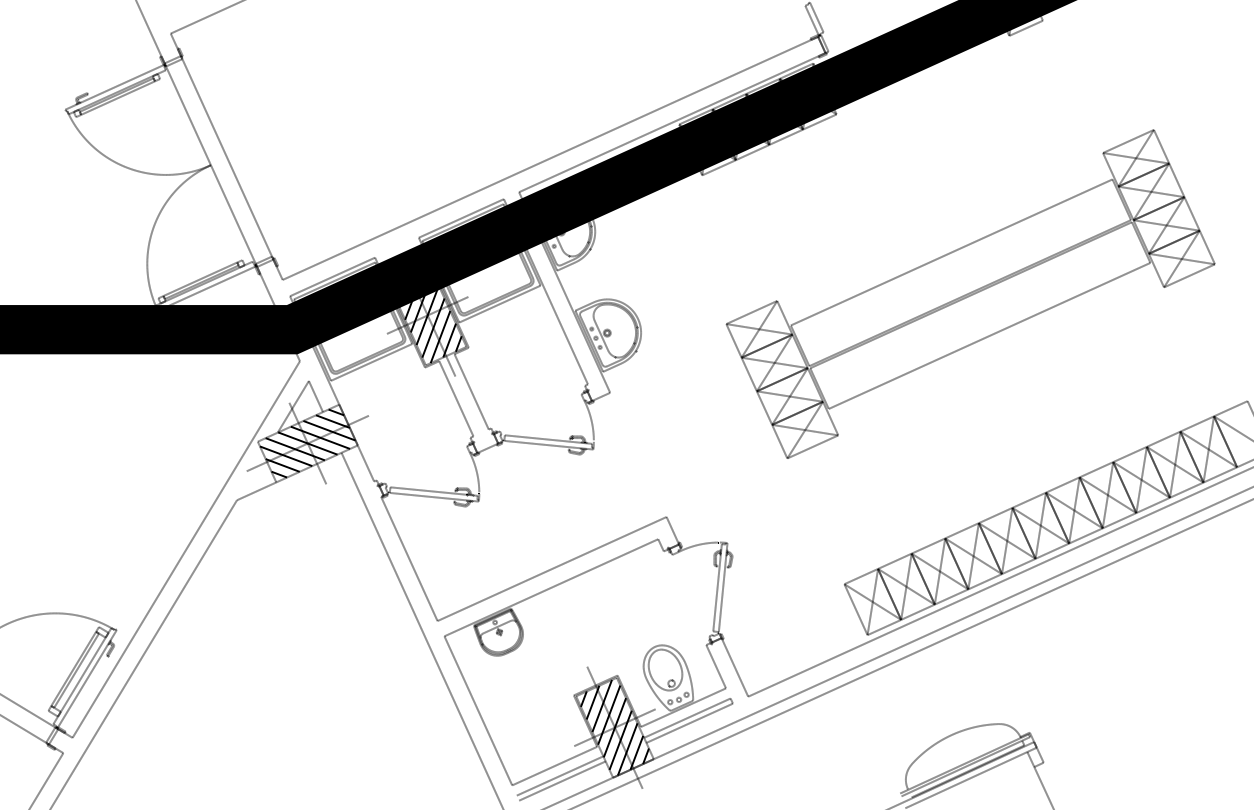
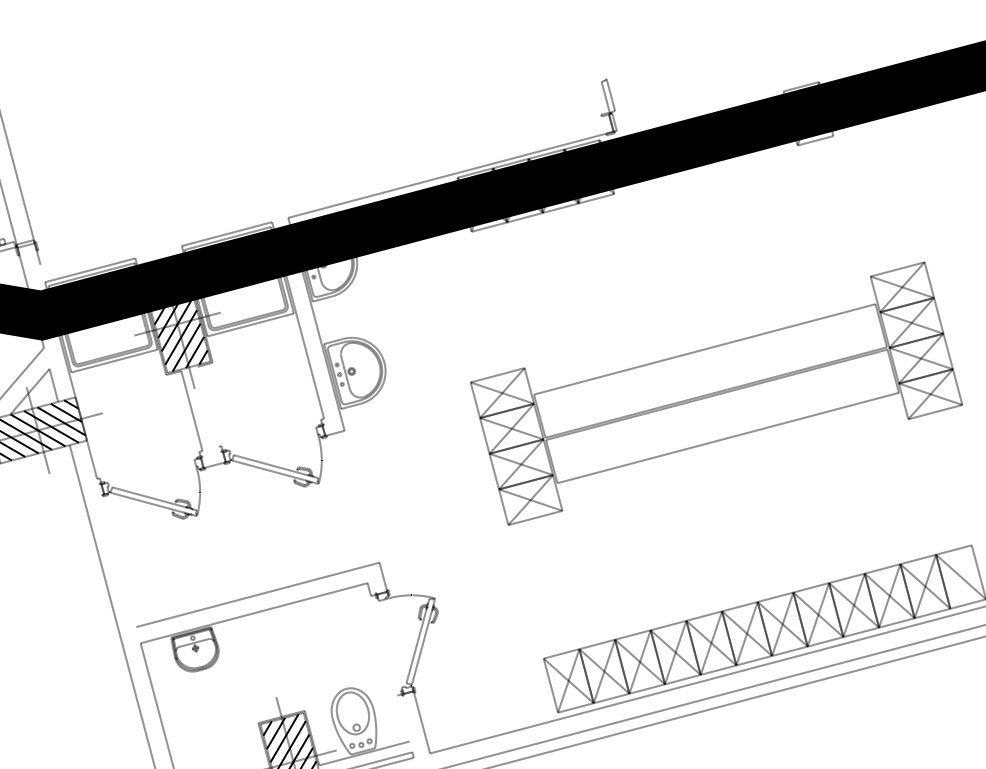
line: (550, 157) -> (325, 188), removed
line: (471, 391) -> (208, 406), removed
line: (409, 558) -> (119, 560), removed
line: (716, 666) -> (403, 718), removed

